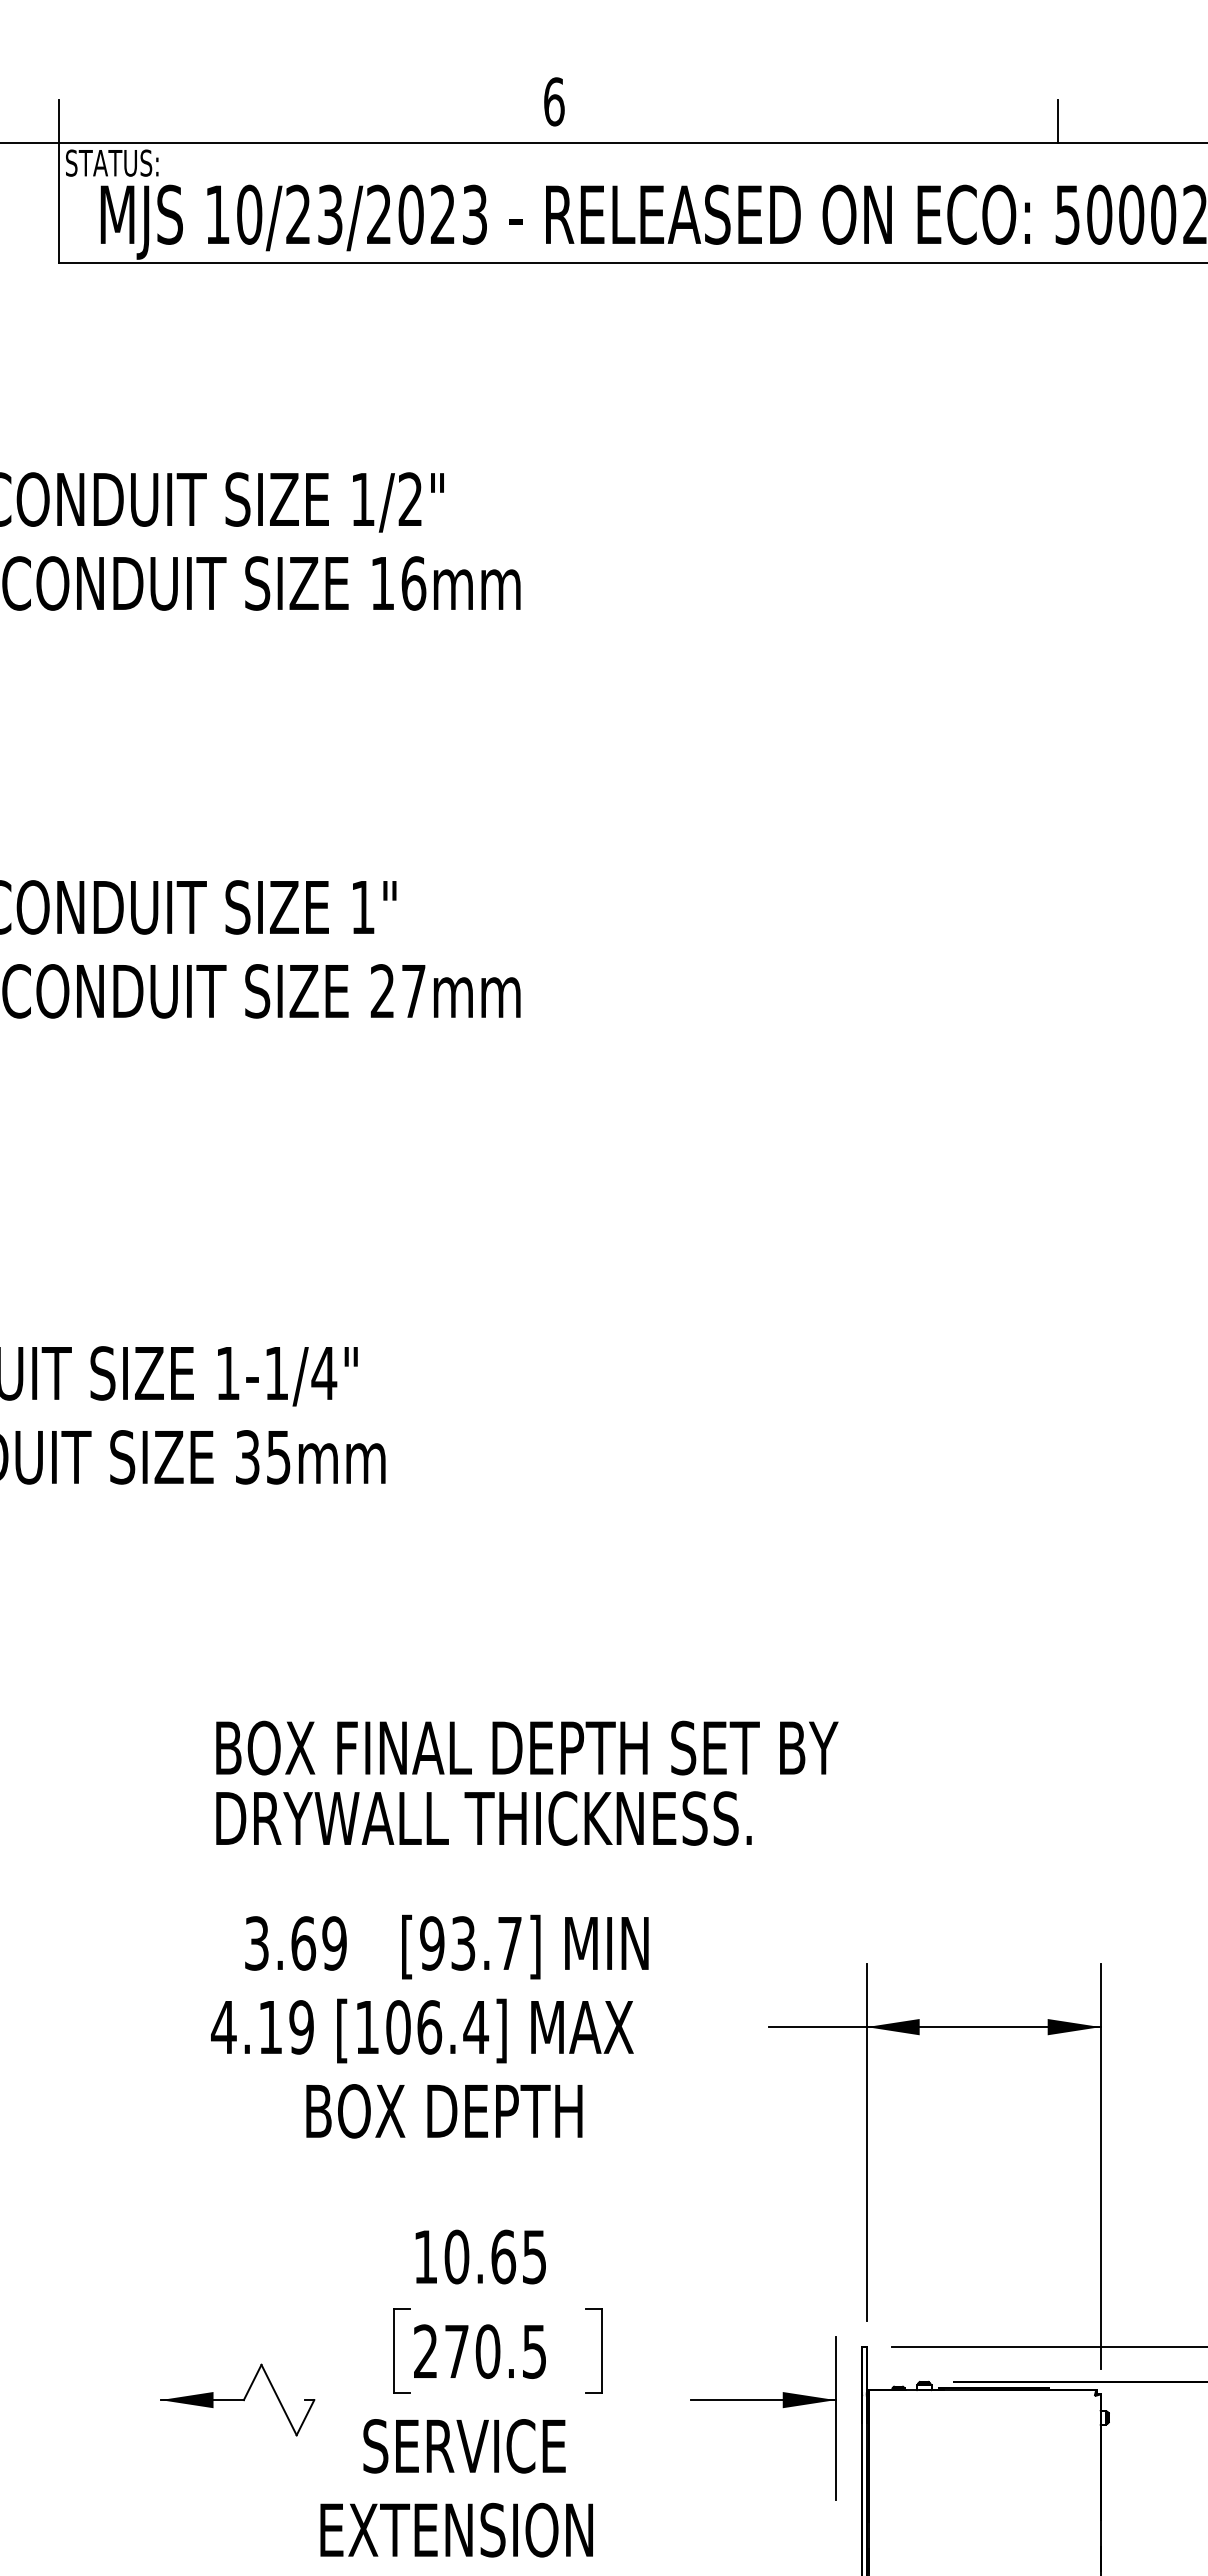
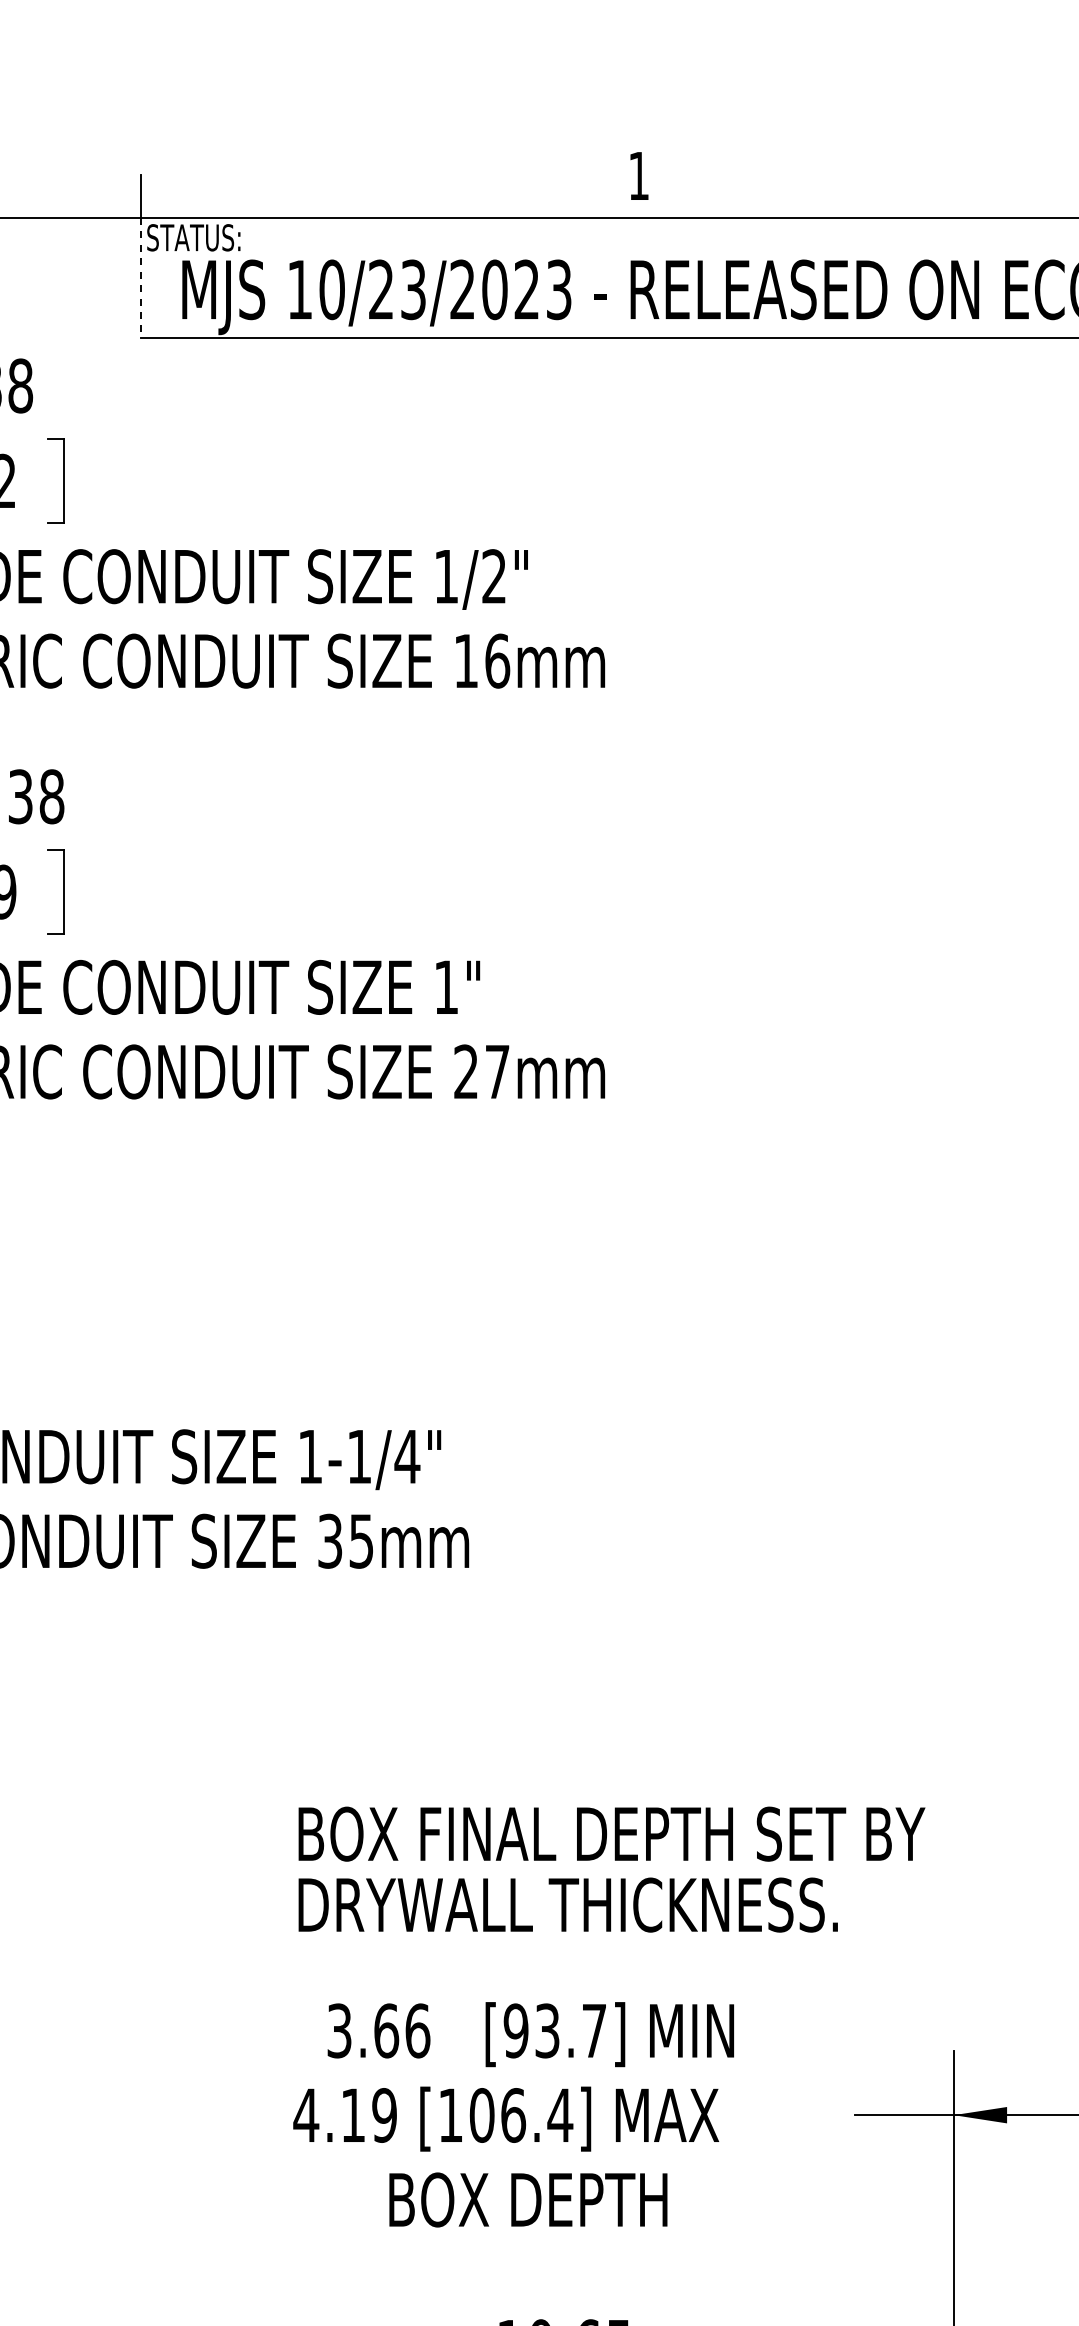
text: (554, 101) -> (639, 175), 6 -> 1
line: (59, 203) -> (140, 278), solid -> dashed
text: (334, 1943) -> (417, 2030), 3.69 -> 3.66

